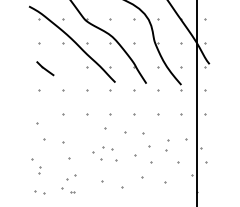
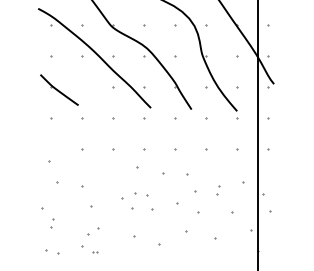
part: (45, 68) -> (59, 89), size x1.67
part: (166, 145) -> (217, 190), size x0.62

